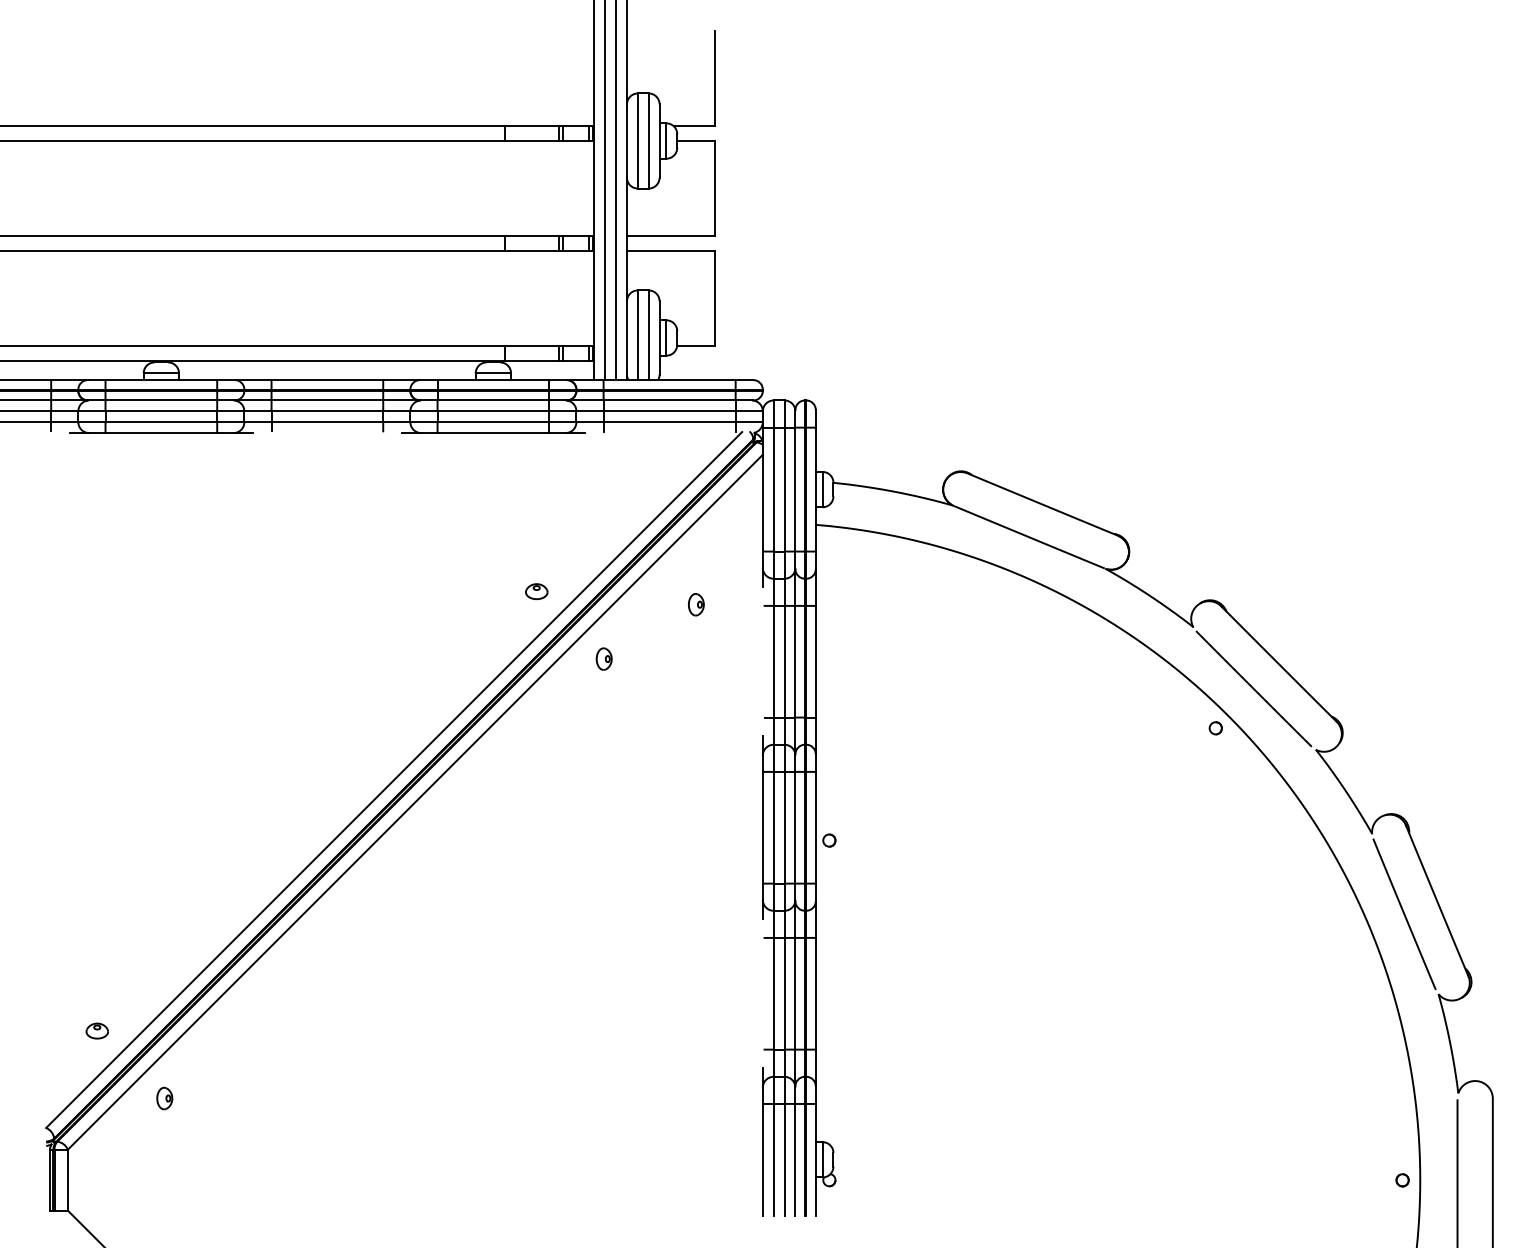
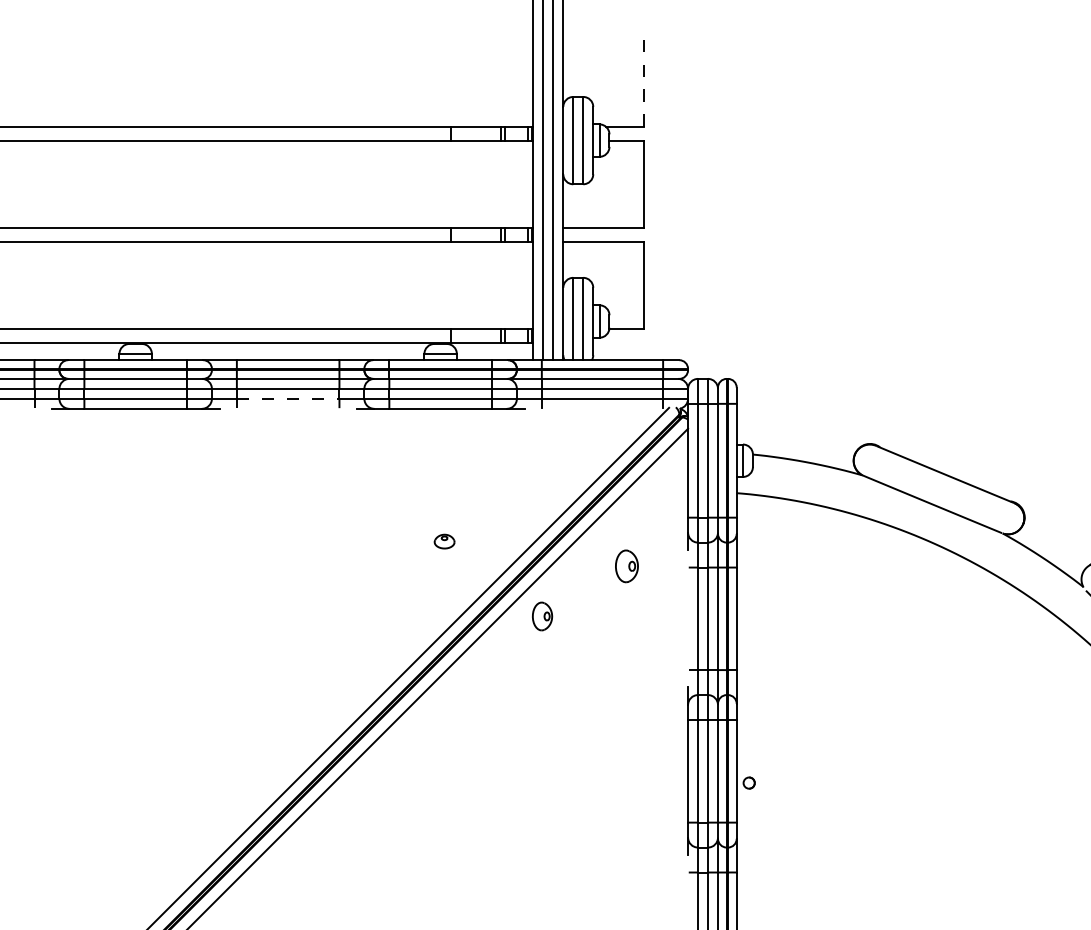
line: (715, 78) -> (644, 83), solid -> dashed
line: (327, 422) -> (288, 399), solid -> dashed
part: (536, 591) -> (444, 541), moved
part: (696, 604) -> (627, 566), size x1.6
part: (603, 658) -> (541, 615), size x1.4

